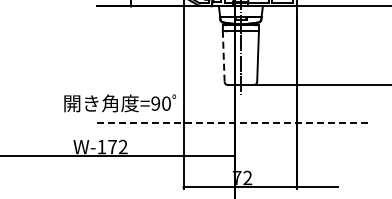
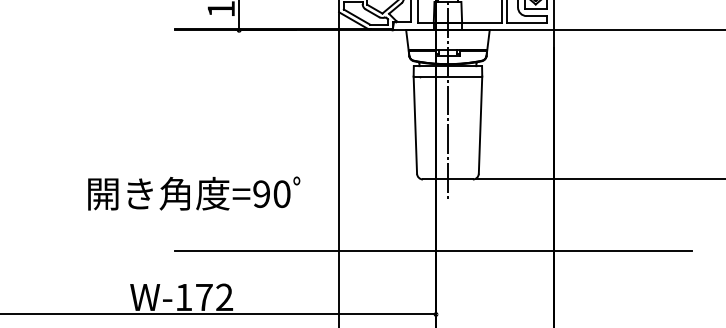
line: (223, 56) -> (414, 125), dashed -> solid
text: (119, 103) -> (192, 193), moved
line: (233, 122) -> (433, 250), dashed -> solid

